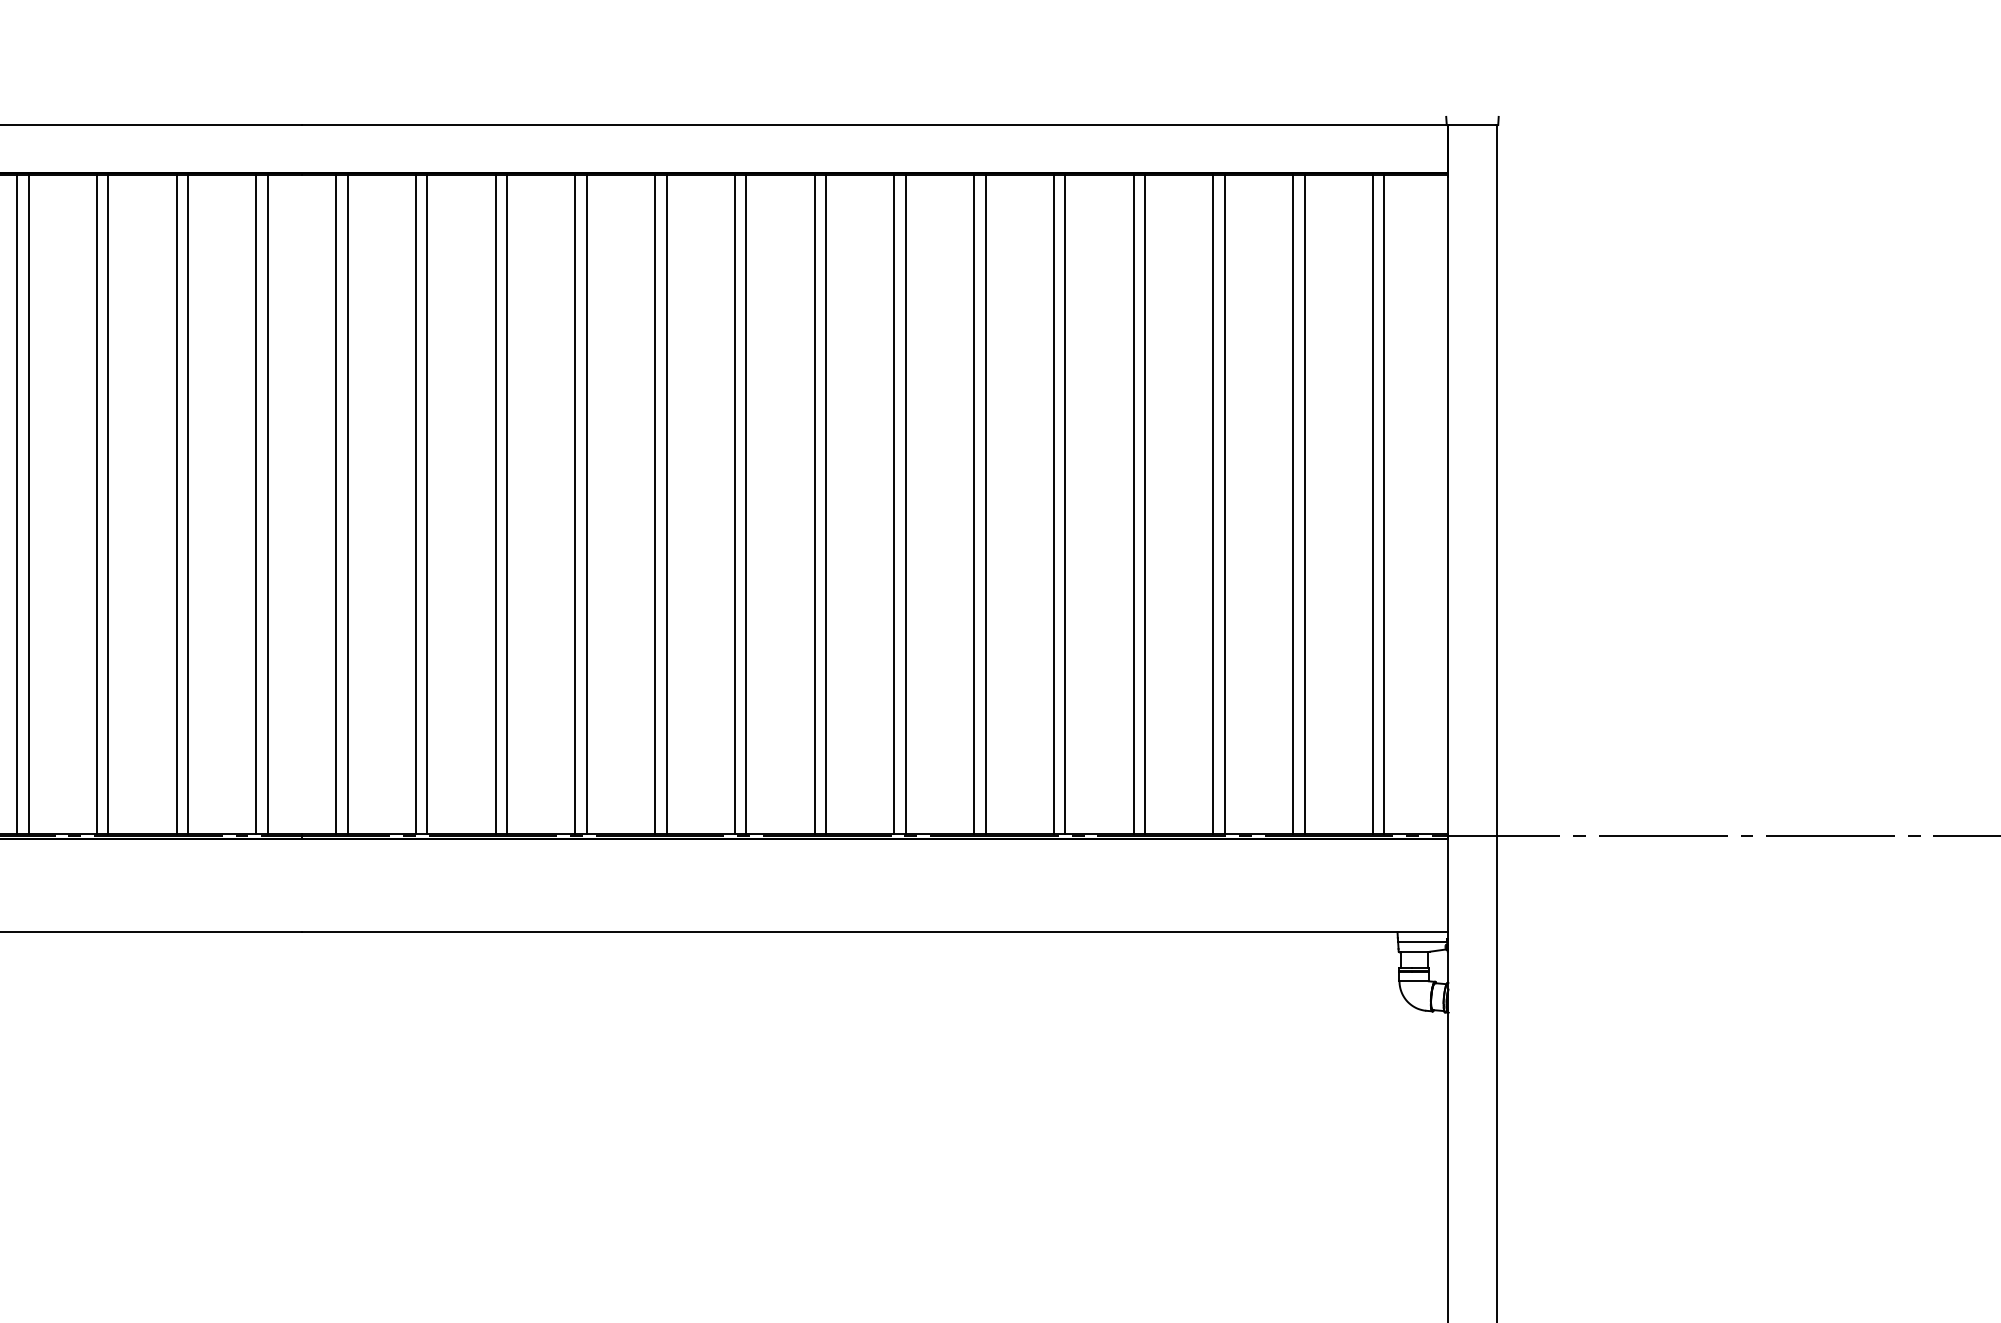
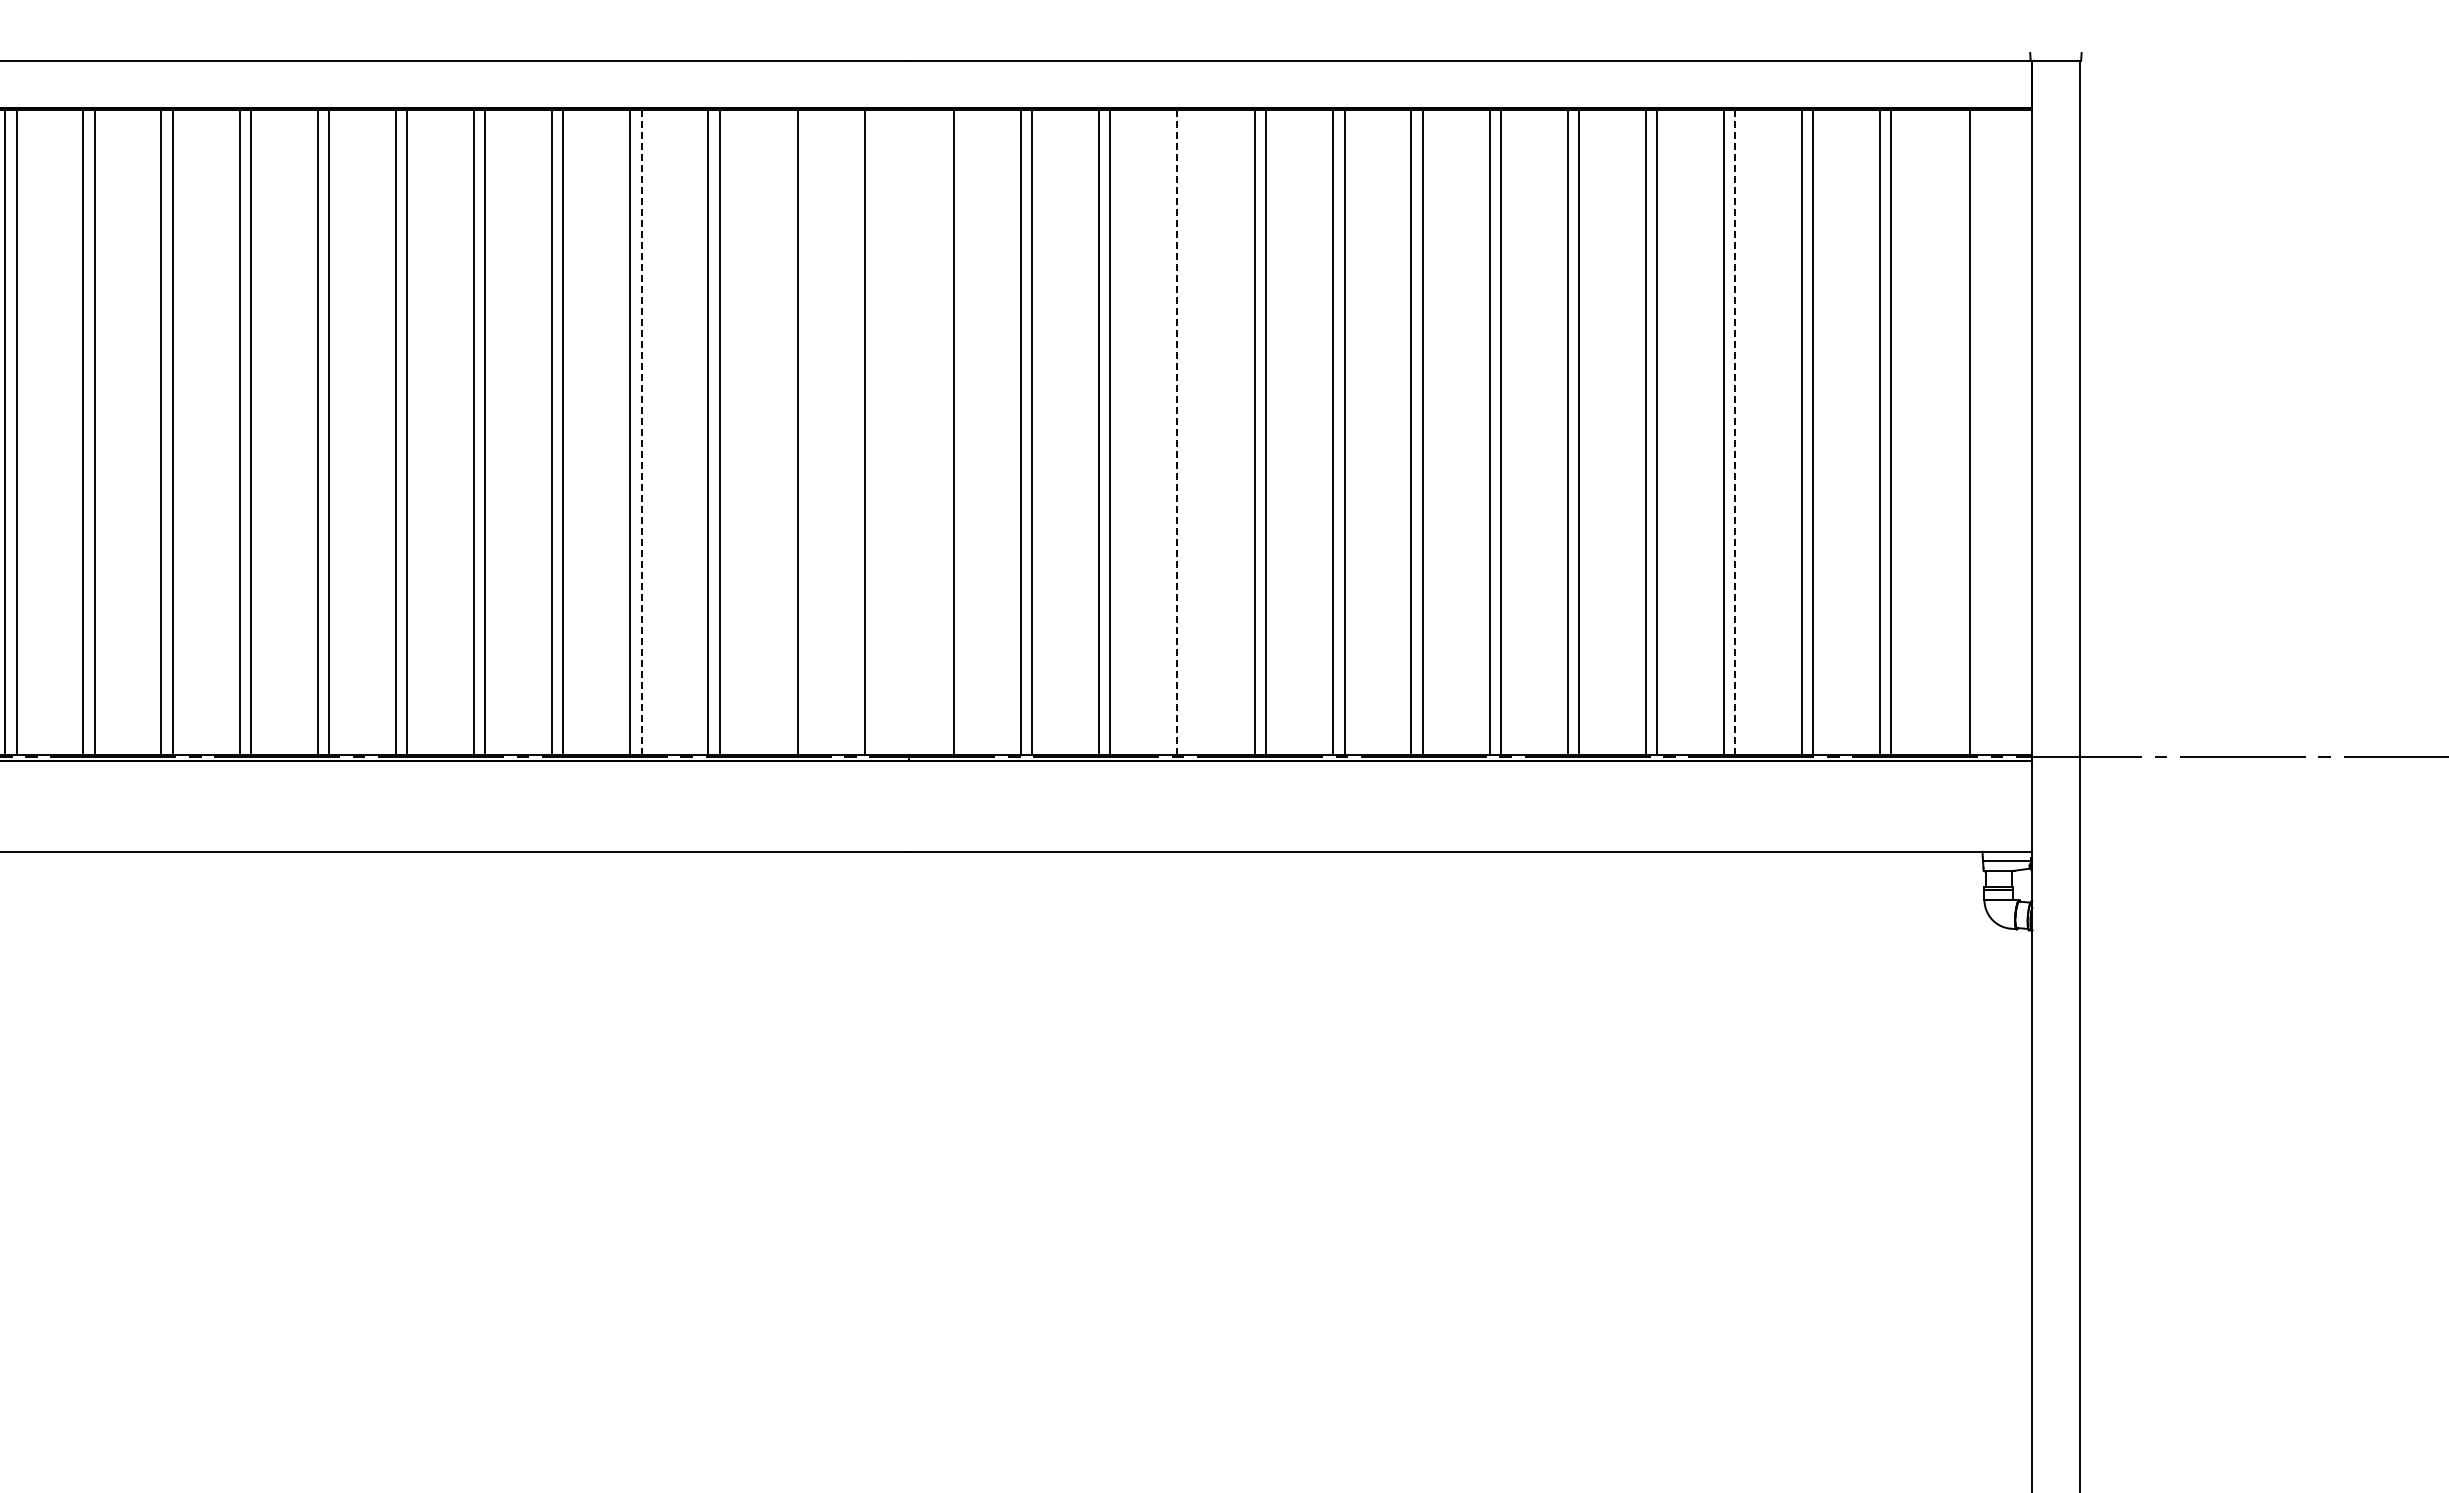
line: (28, 504) -> (641, 432), solid -> dashed
line: (176, 504) -> (786, 432), removed
line: (267, 504) -> (875, 432), removed
line: (335, 504) -> (942, 432), removed
line: (575, 504) -> (1177, 432), solid -> dashed
line: (587, 504) -> (1188, 432), removed
line: (1145, 504) -> (1735, 432), solid -> dashed
line: (1373, 504) -> (1958, 432), removed

